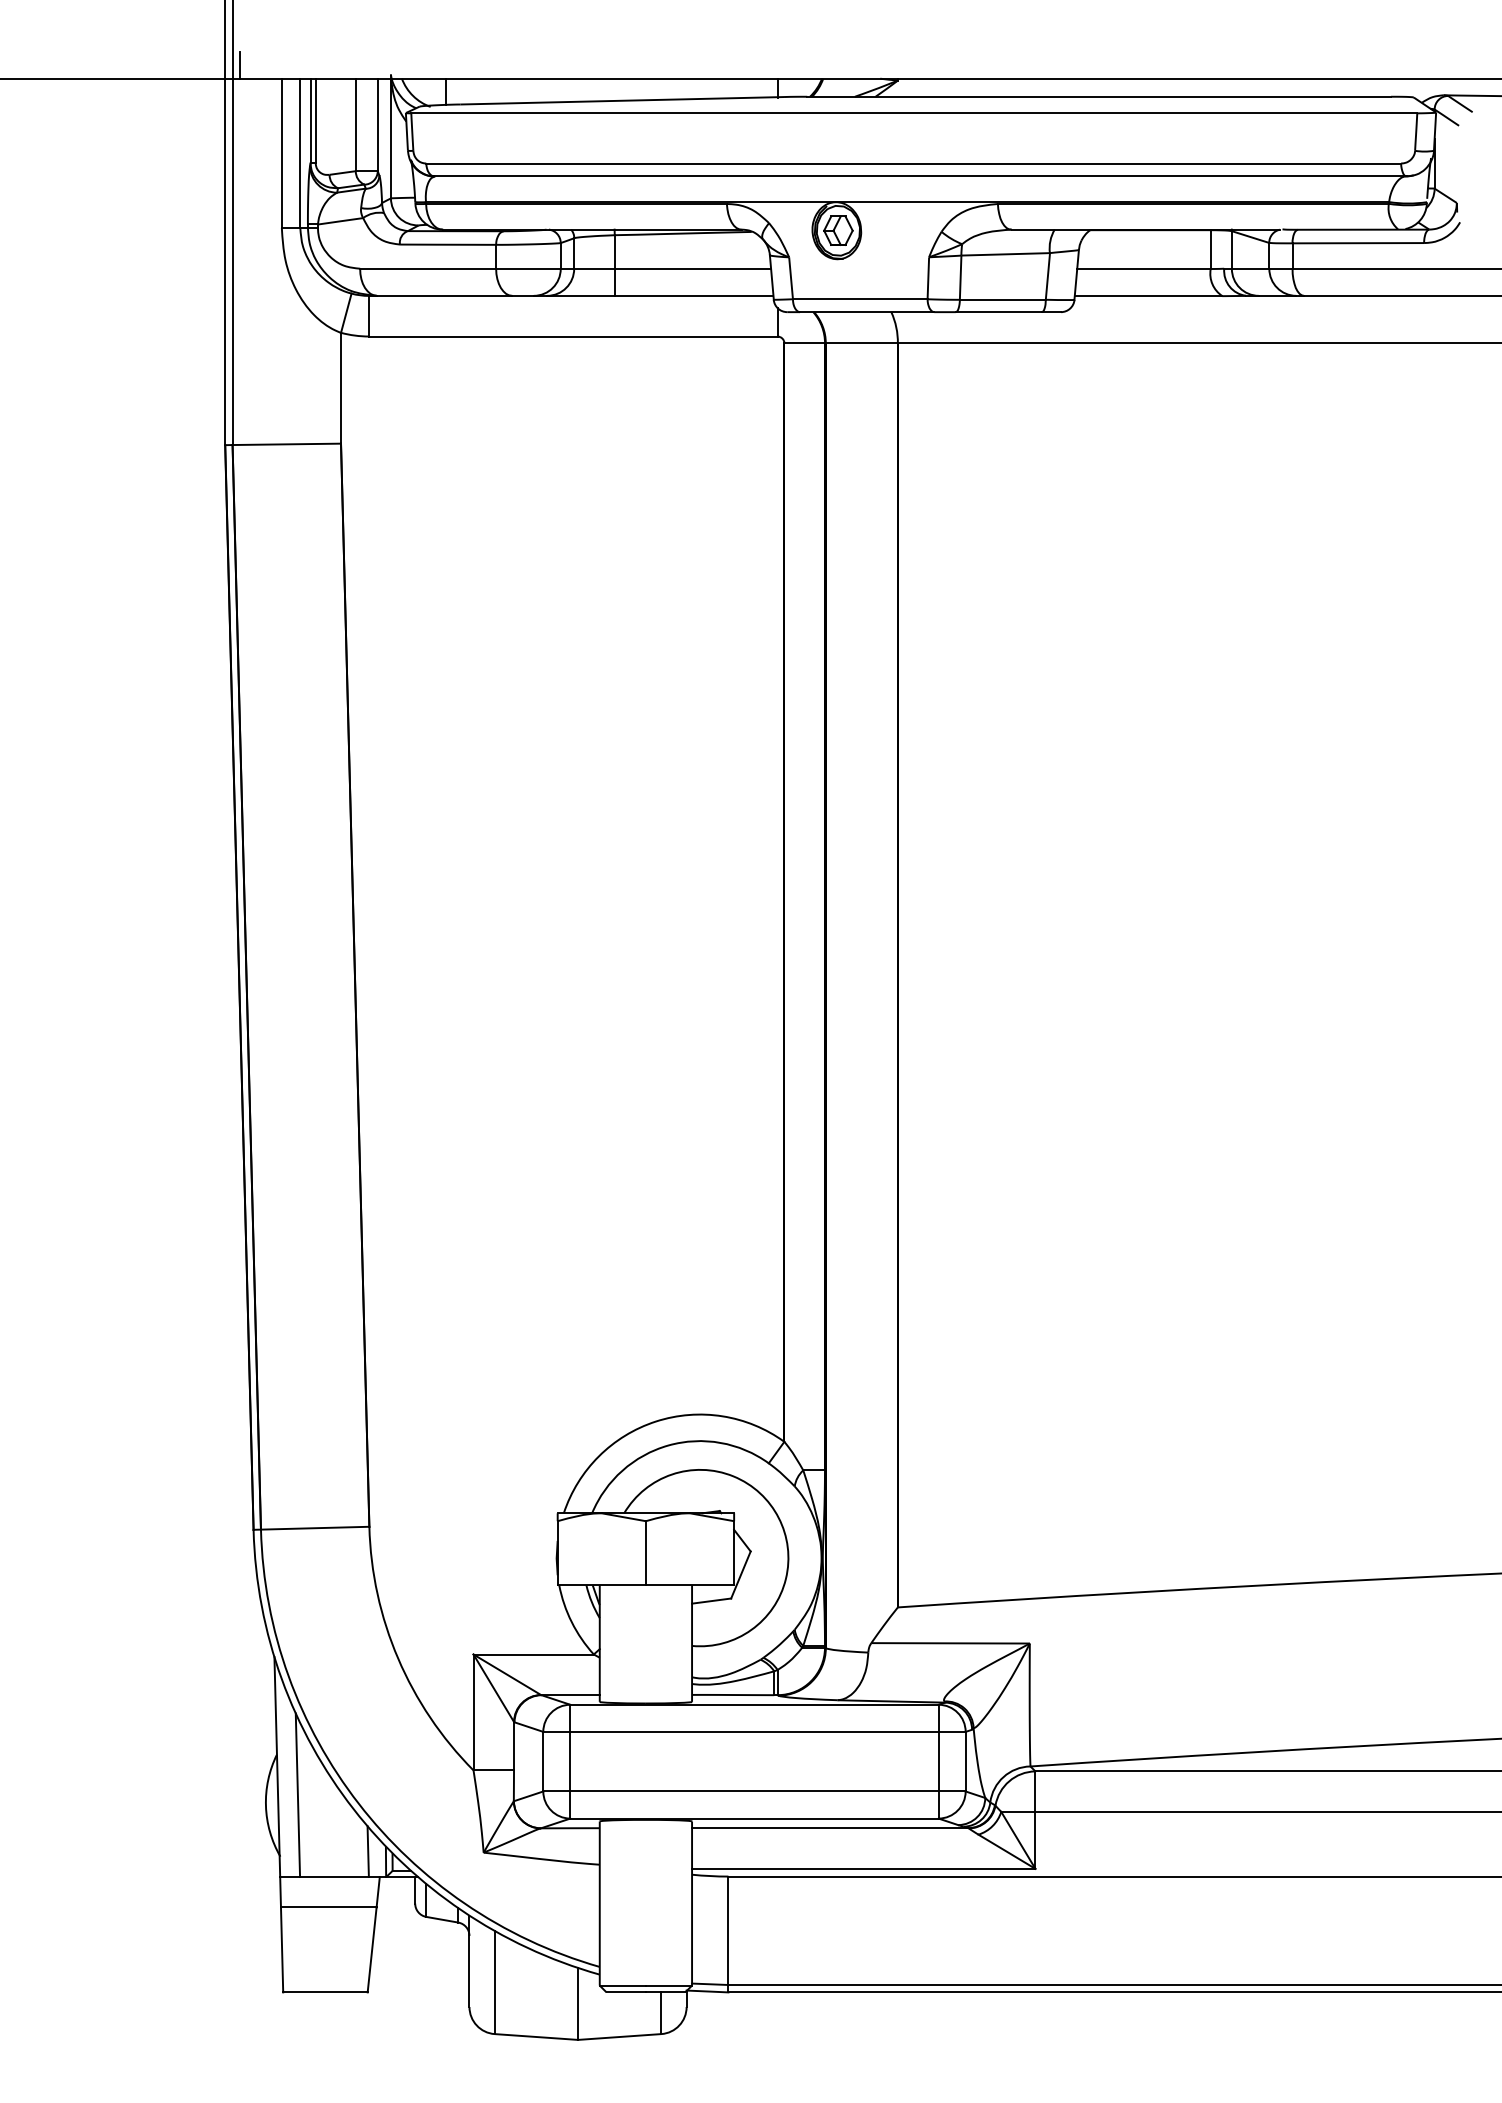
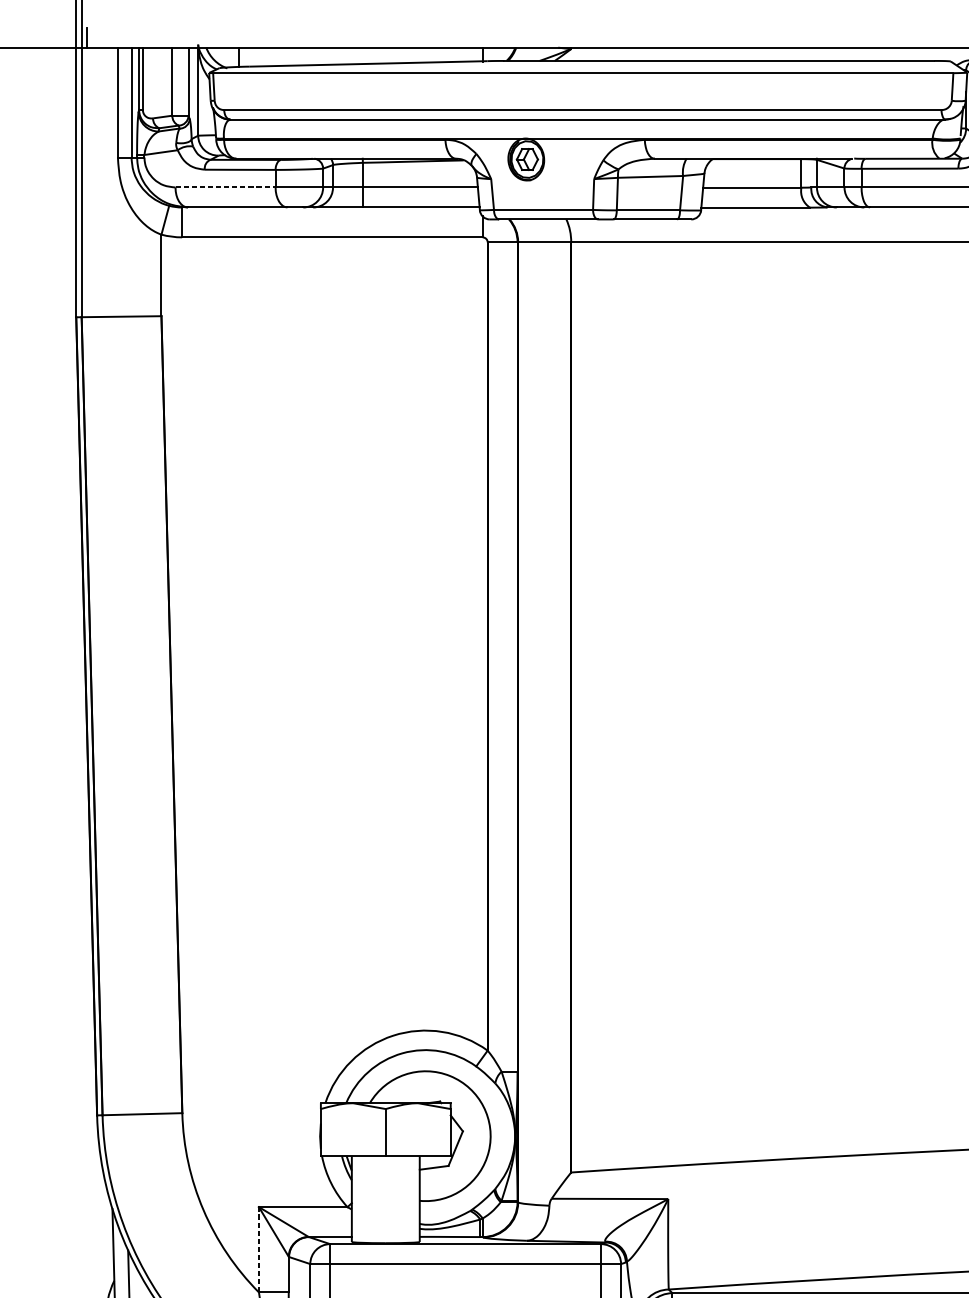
line: (428, 268) -> (225, 187), solid -> dashed
line: (473, 1712) -> (258, 1249), solid -> dashed

